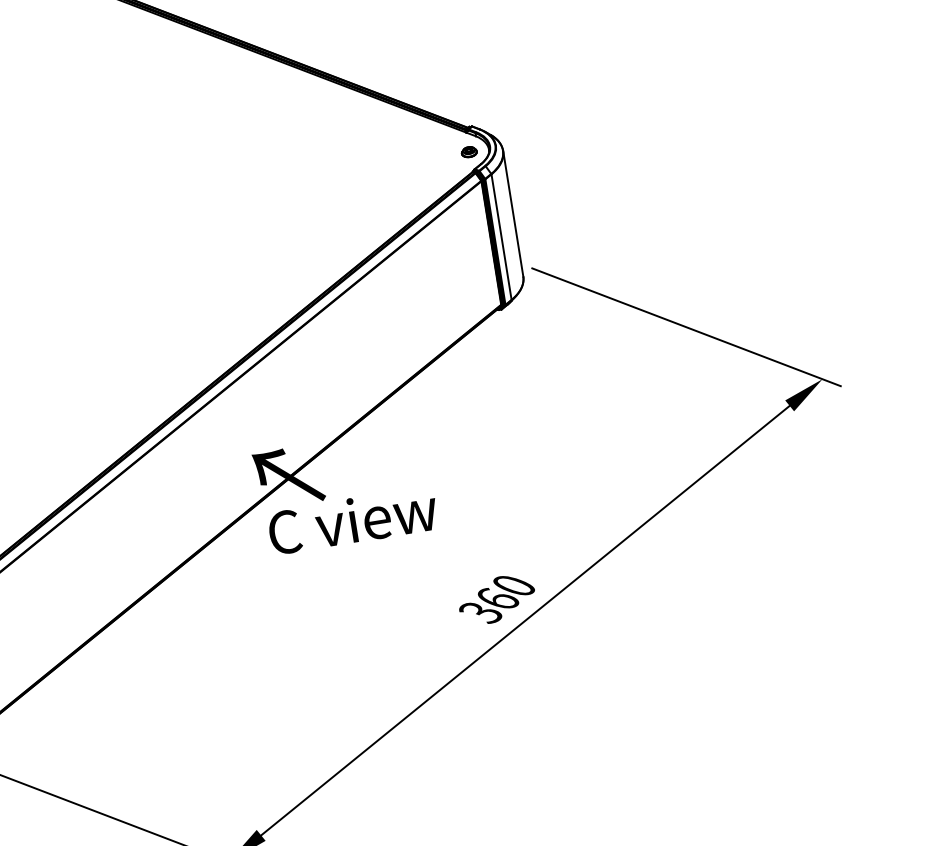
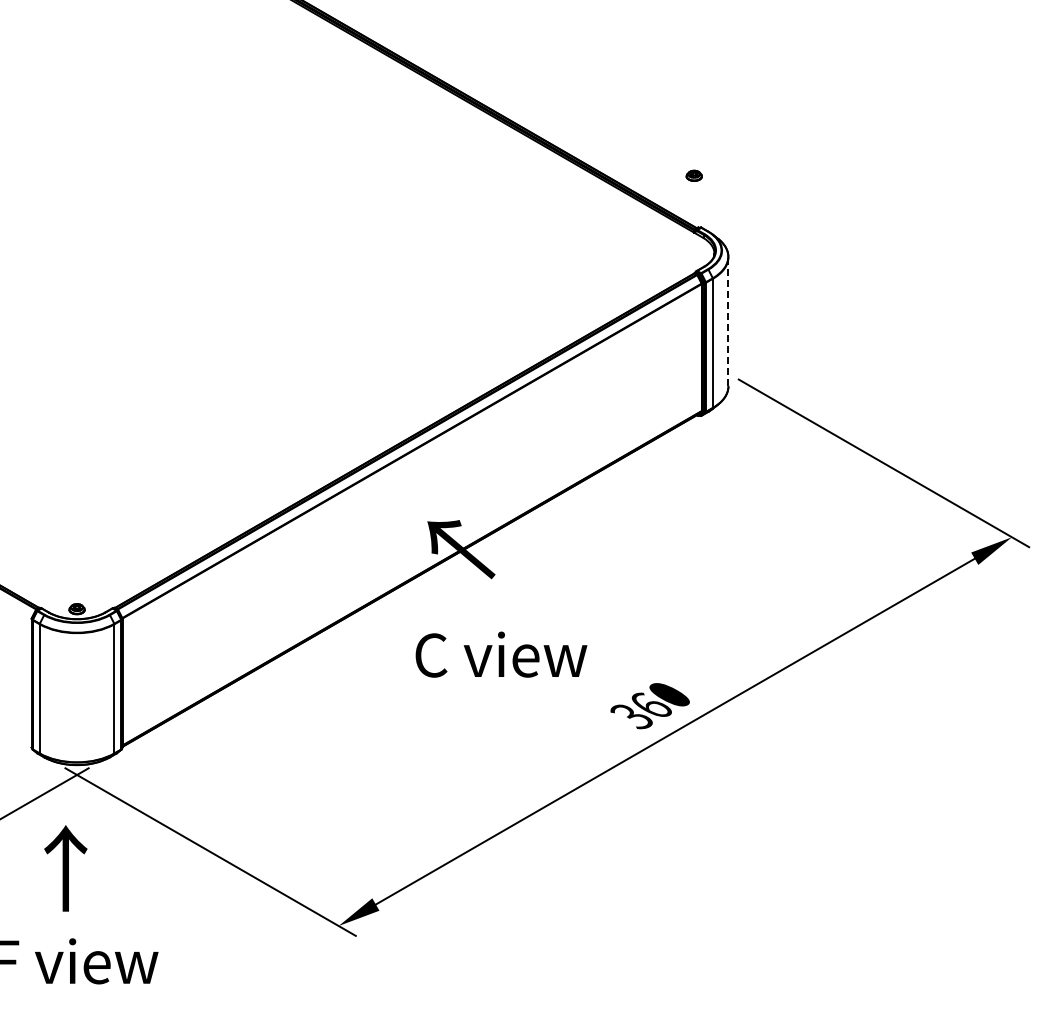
part: (468, 151) -> (693, 175), moved
line: (513, 213) -> (728, 321), solid -> dashed
text: (352, 520) -> (501, 654), moved

